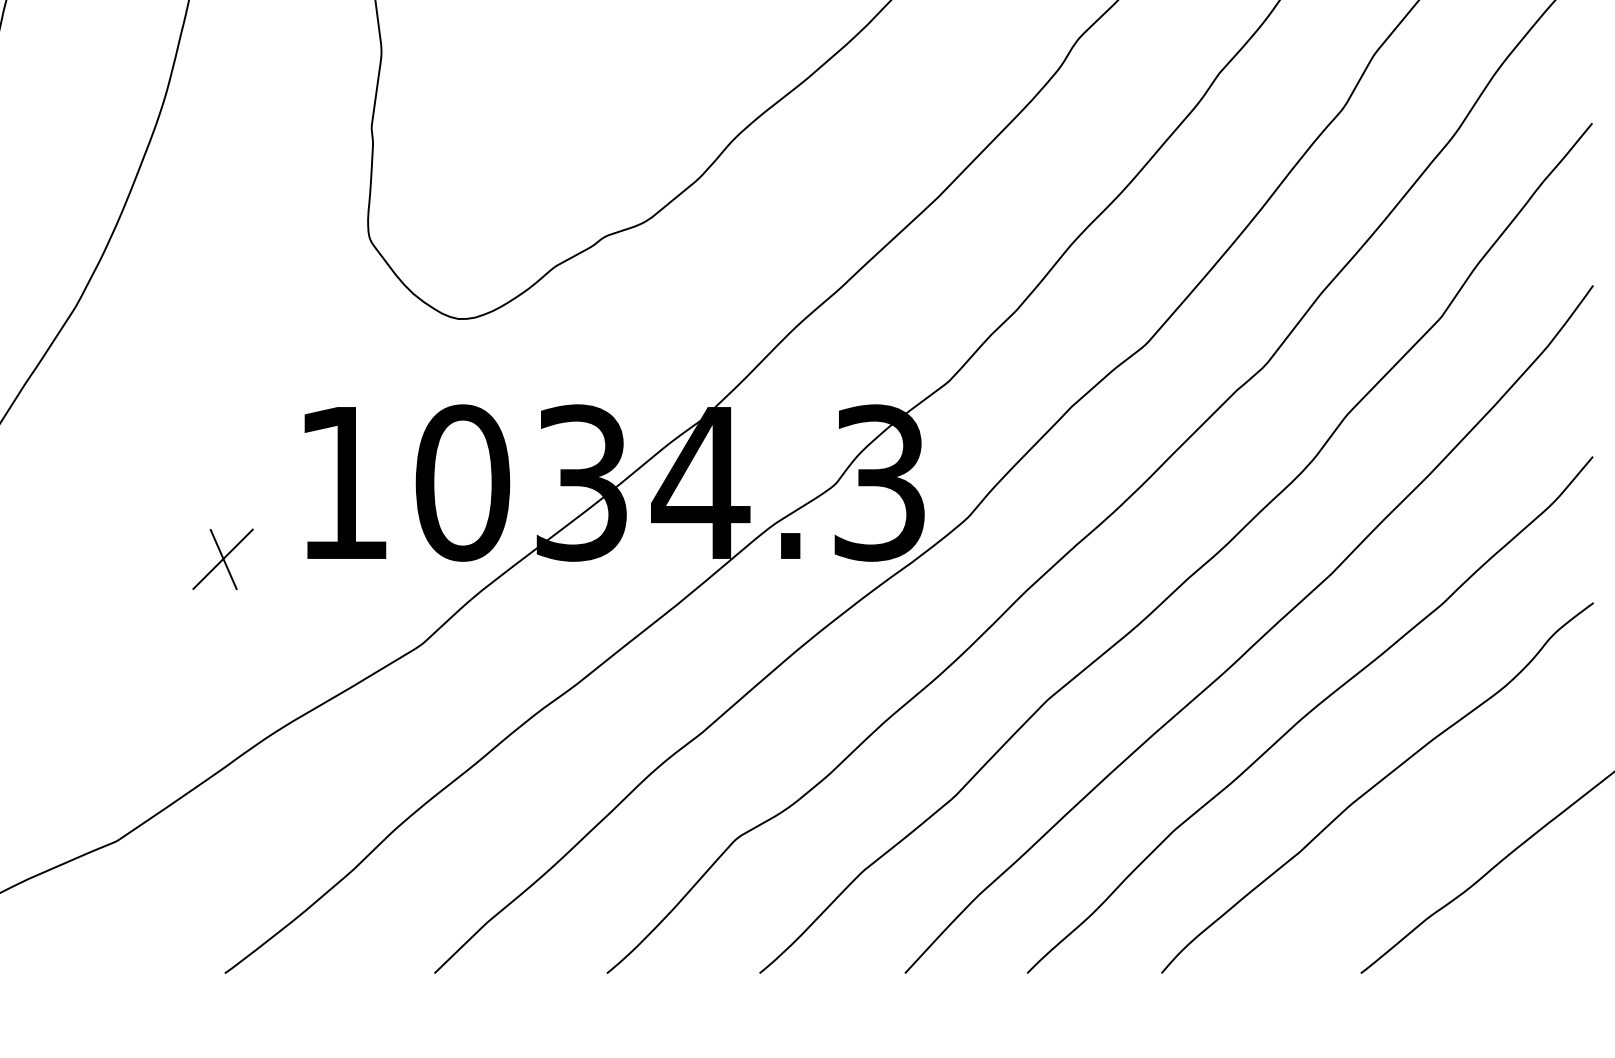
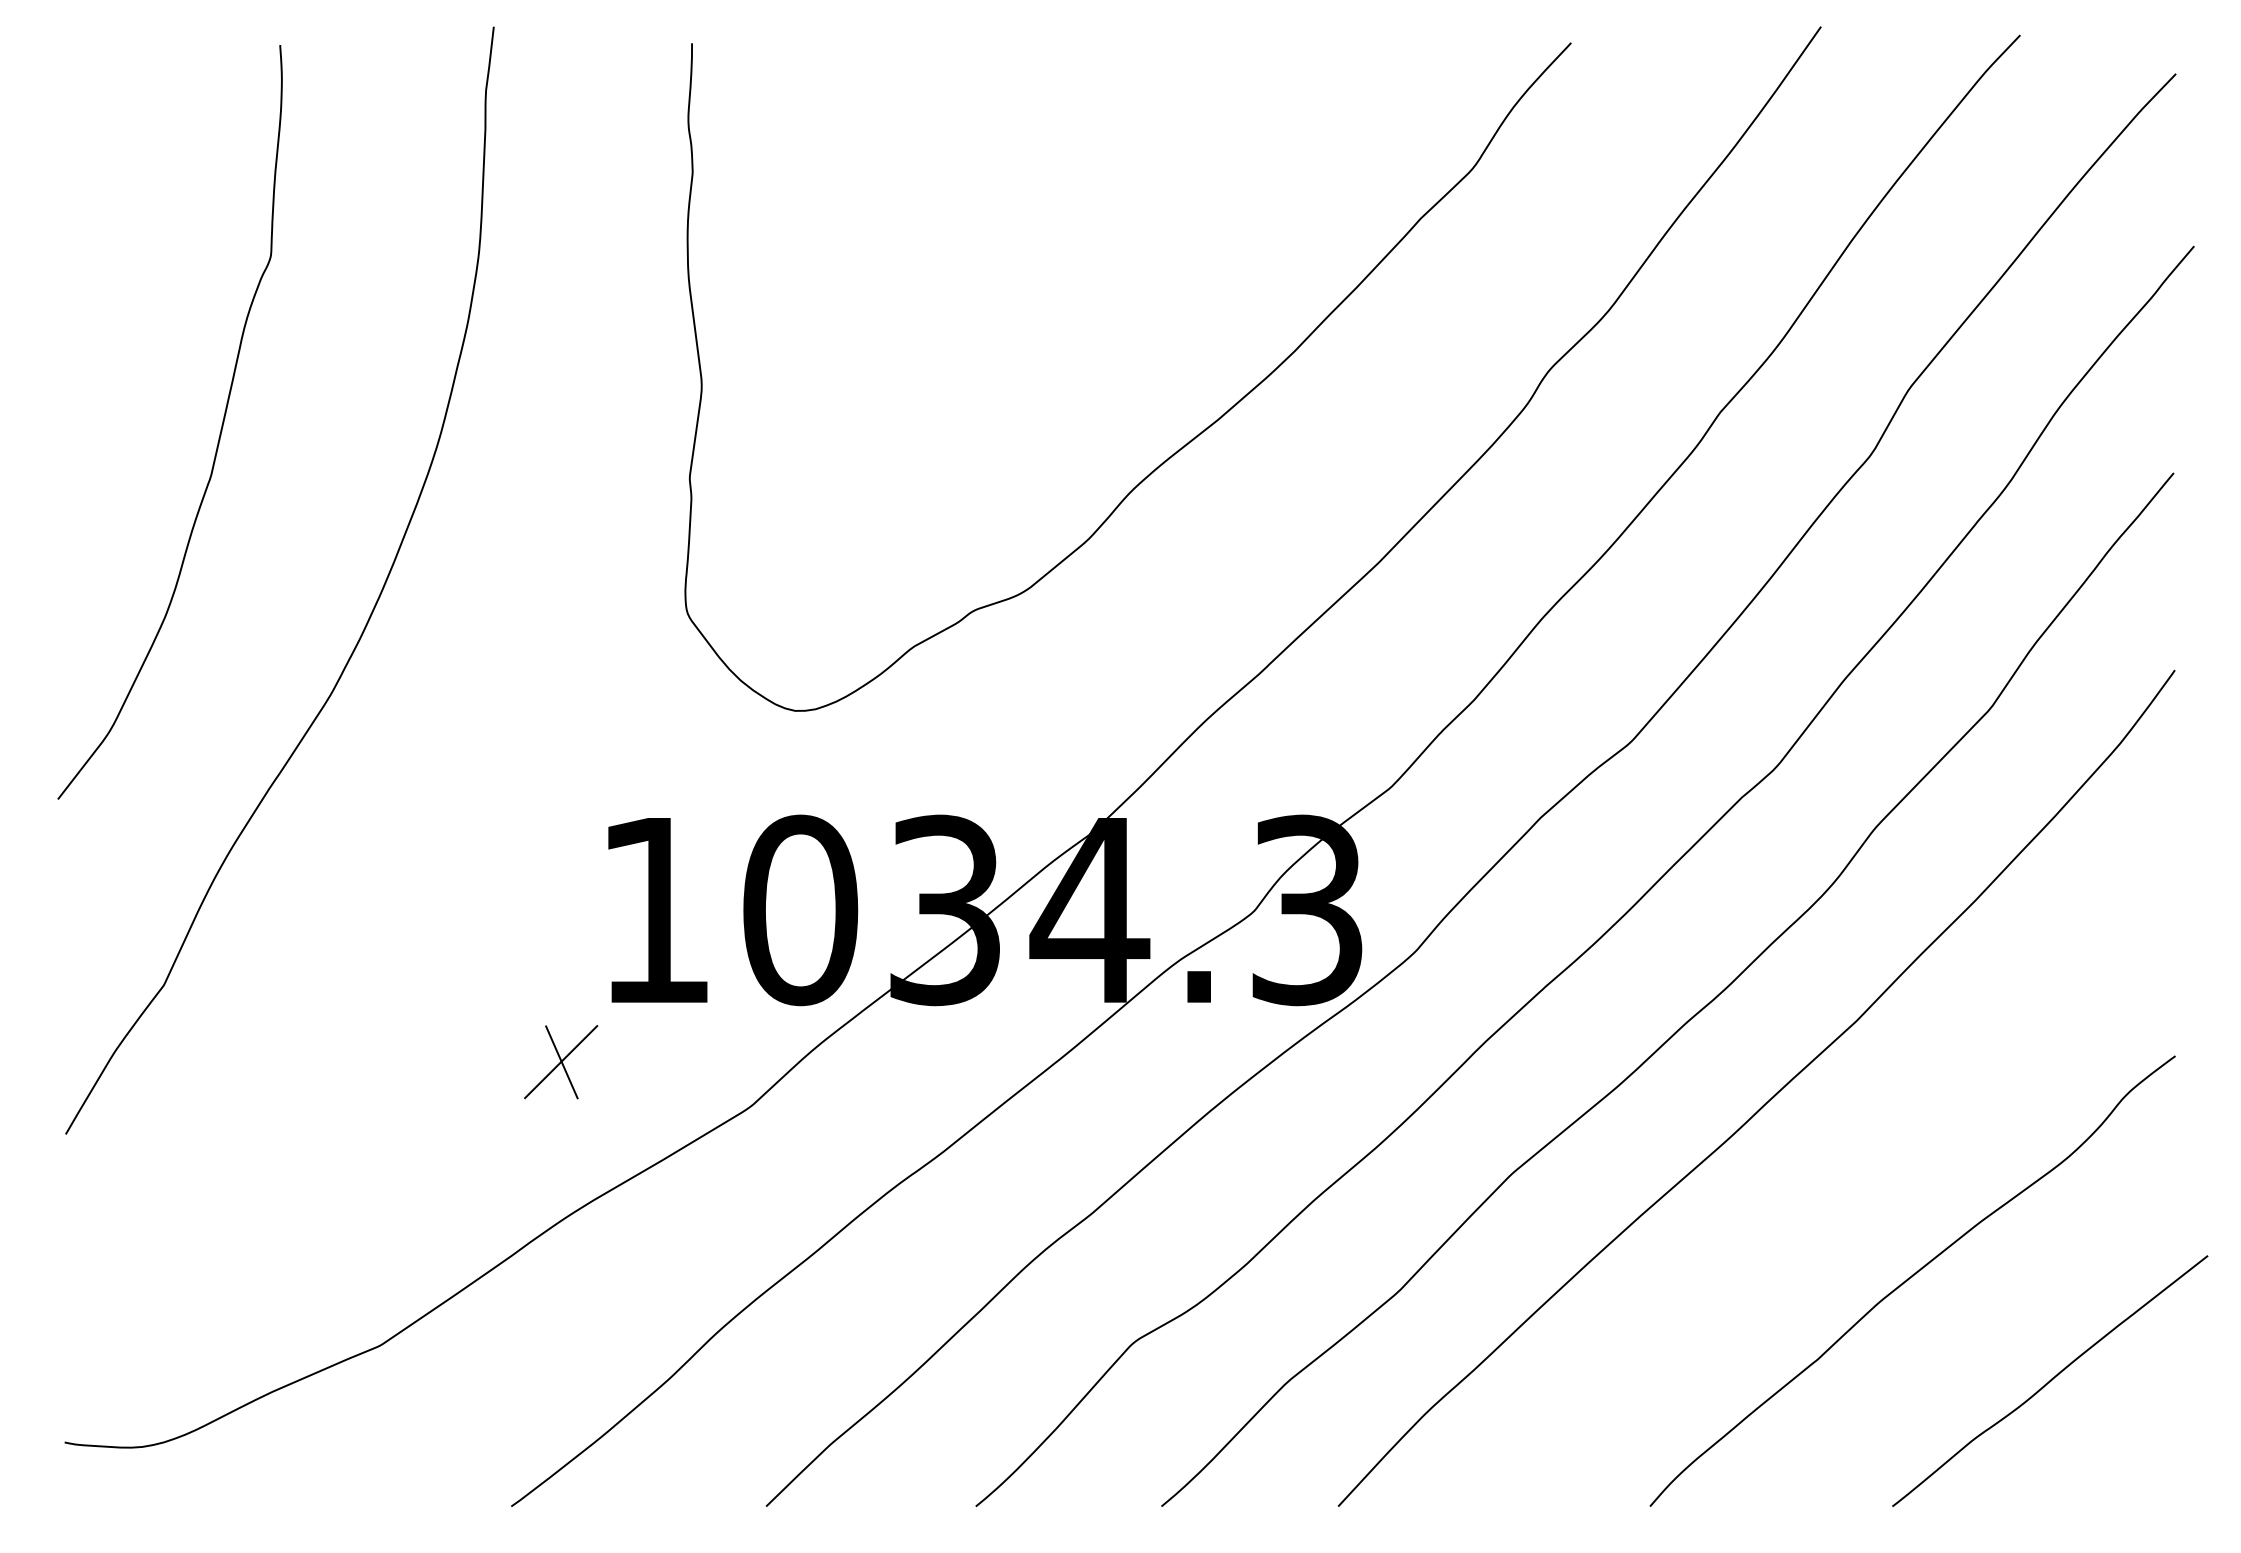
part: (223, 559) -> (561, 1062), moved
curve: (1309, 713) -> (1830, 1190), removed

